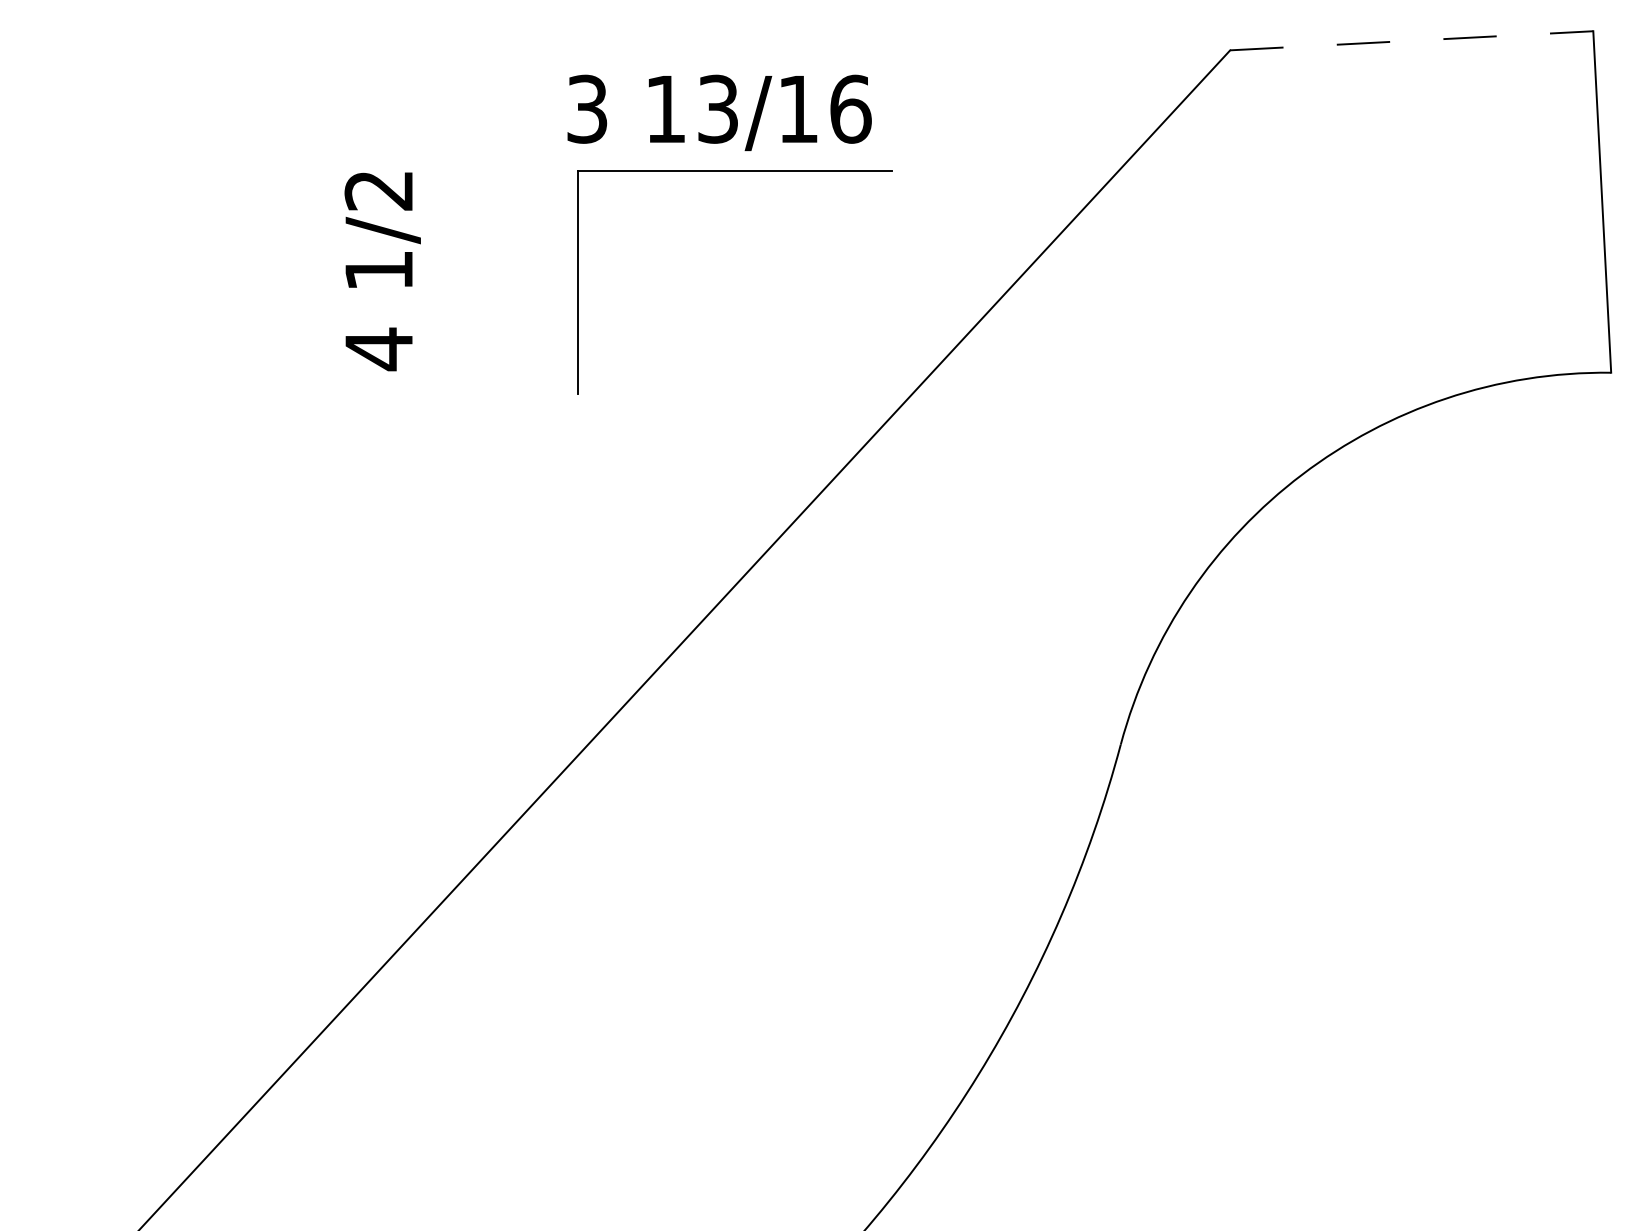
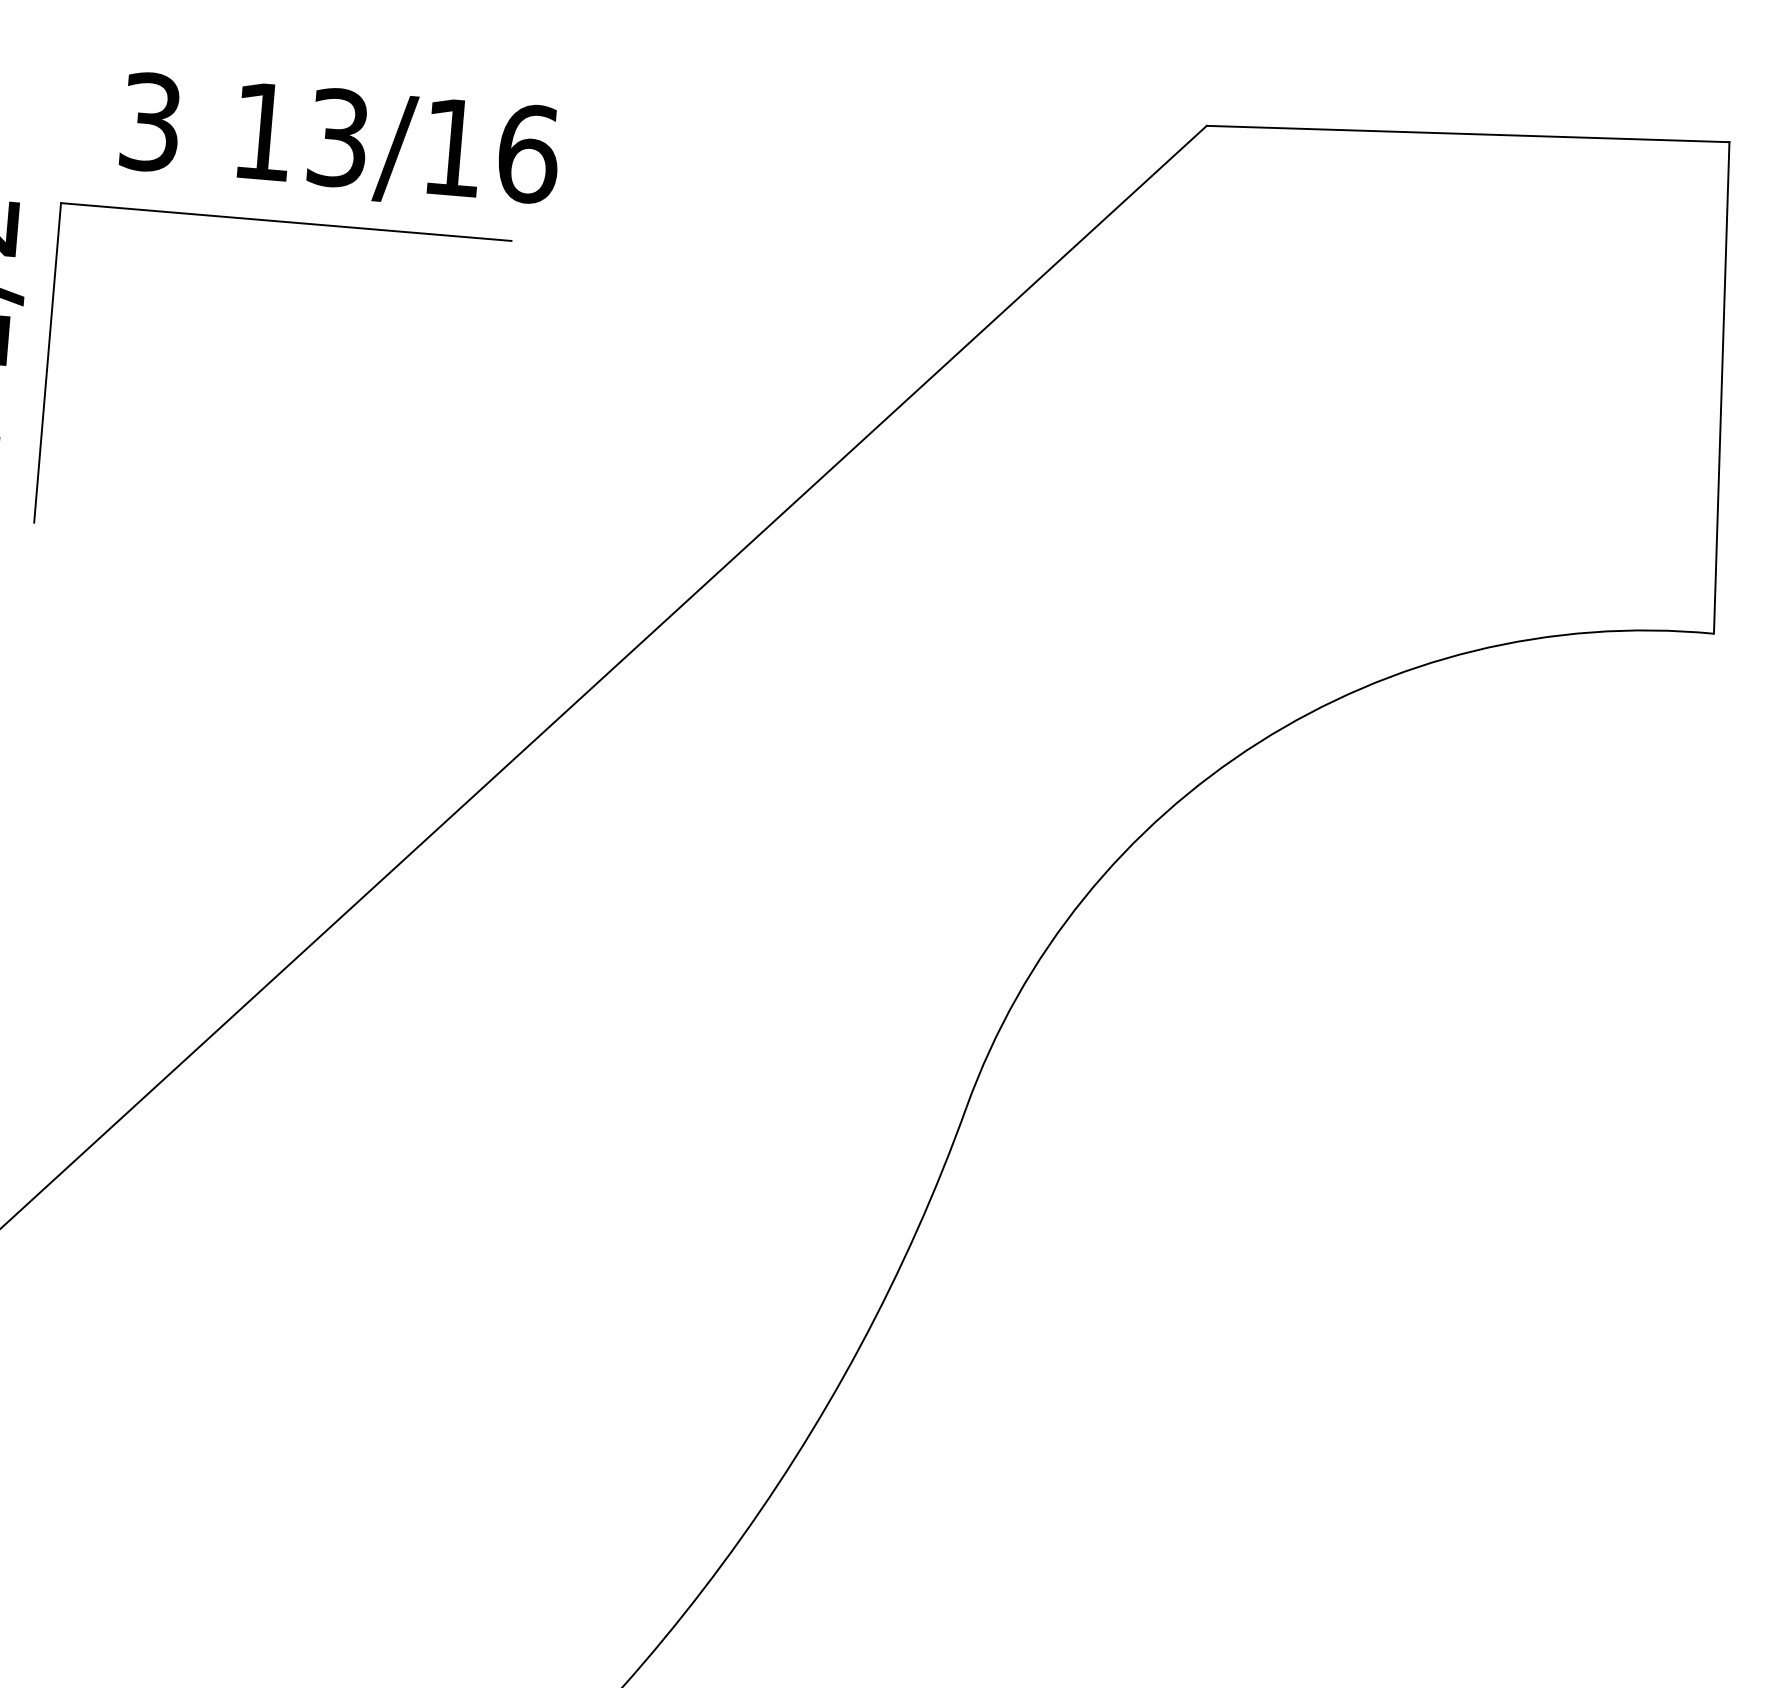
line: (1411, 40) -> (1467, 133), dashed -> solid
text: (719, 112) -> (339, 142), moved
part: (734, 171) -> (285, 223), moved

